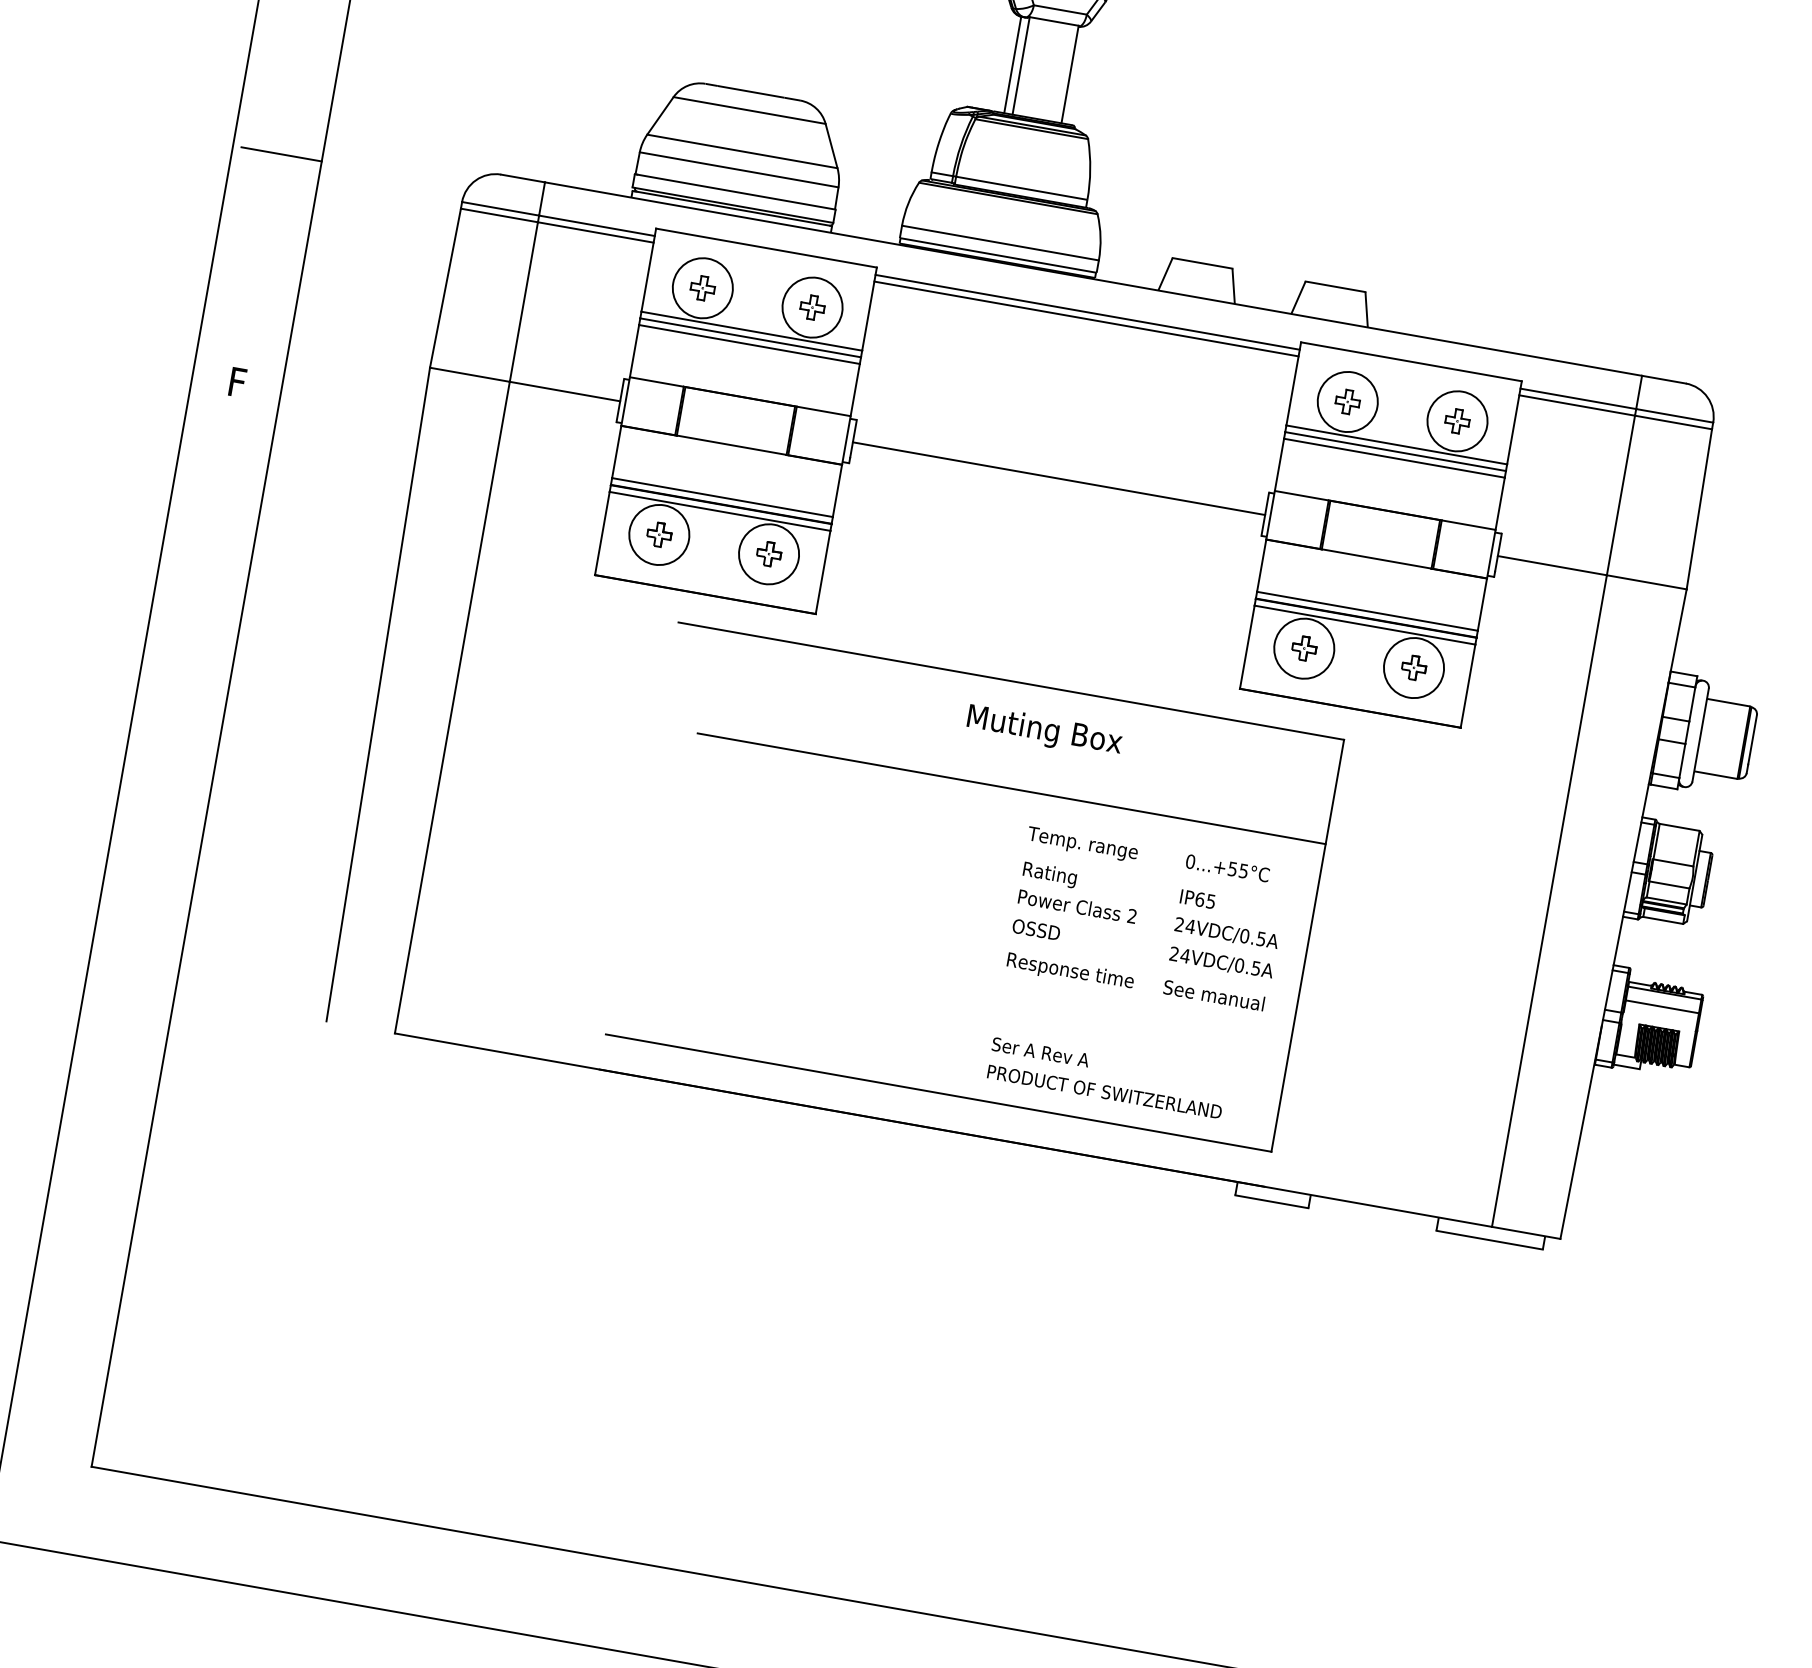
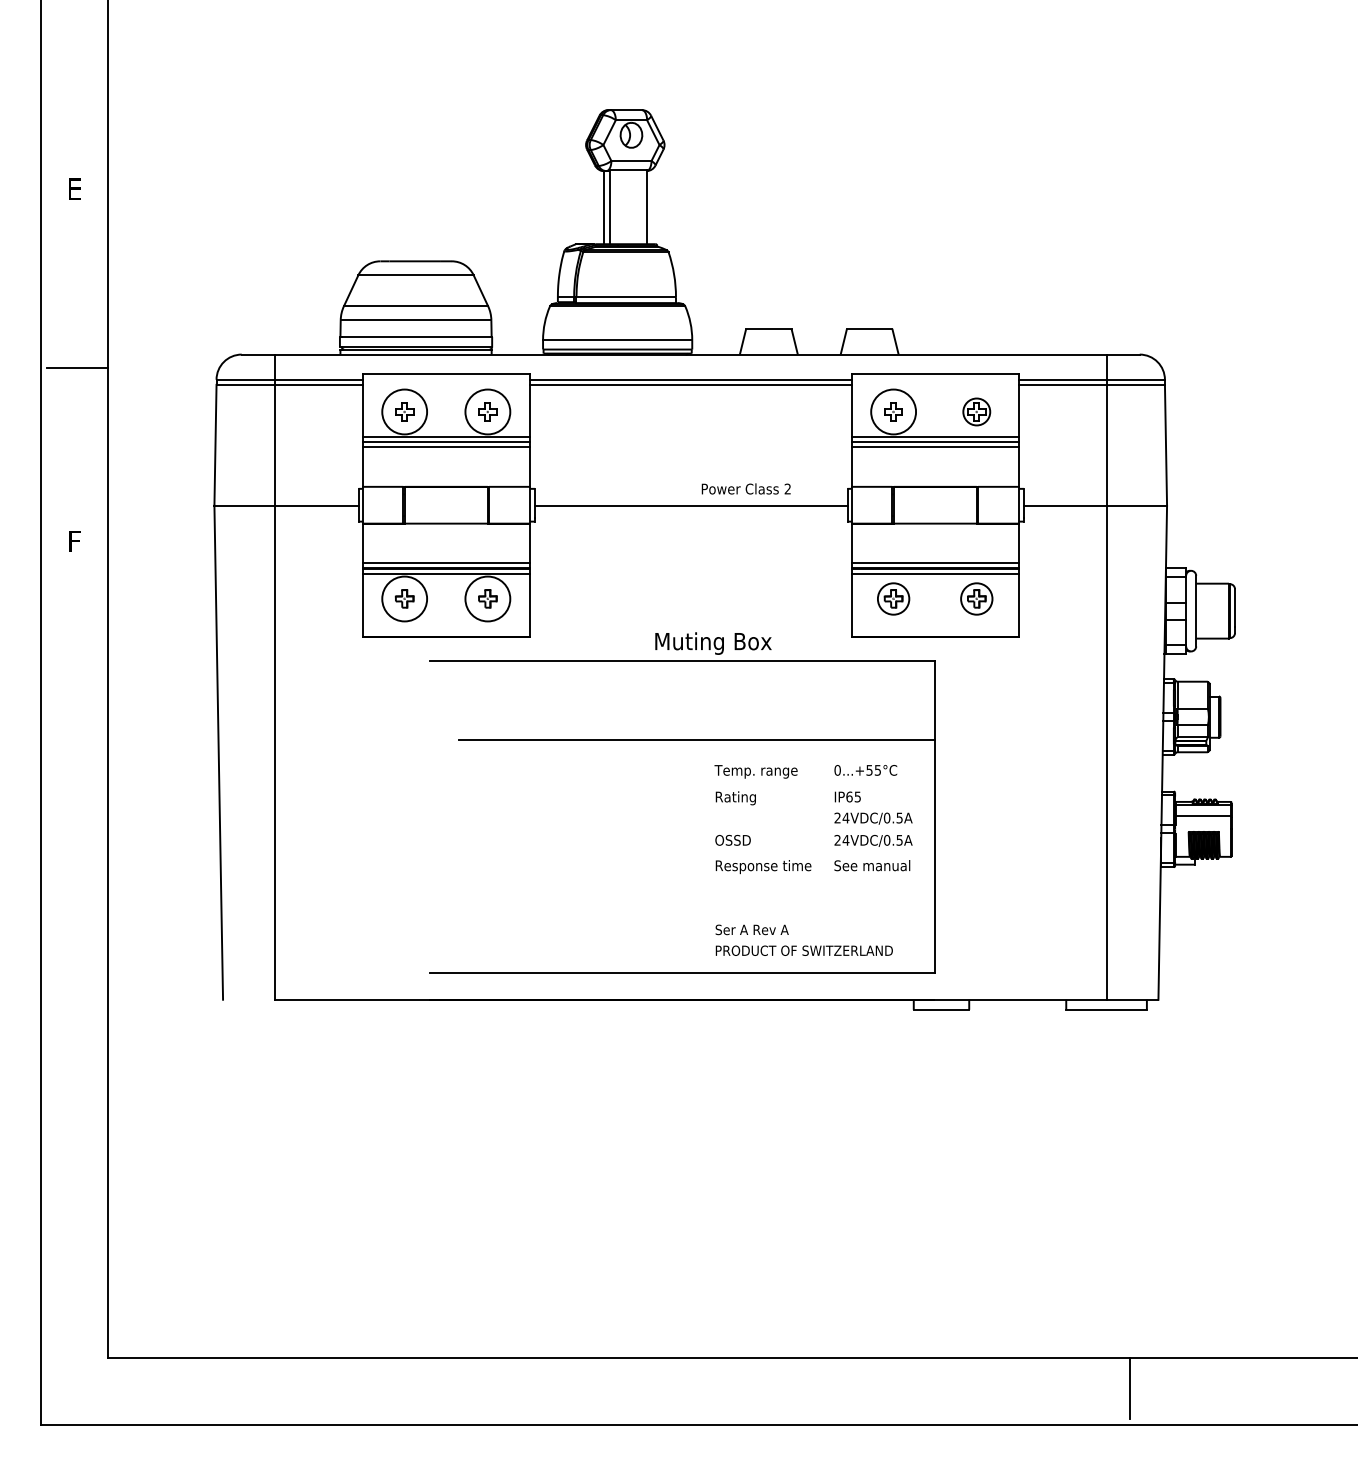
circle: (1457, 420) -> (976, 411), size x0.6
circle: (1304, 648) -> (893, 598), size x0.7
circle: (1413, 667) -> (976, 598), size x0.7
text: (1044, 731) -> (713, 643), moved
text: (1076, 905) -> (745, 488), moved

